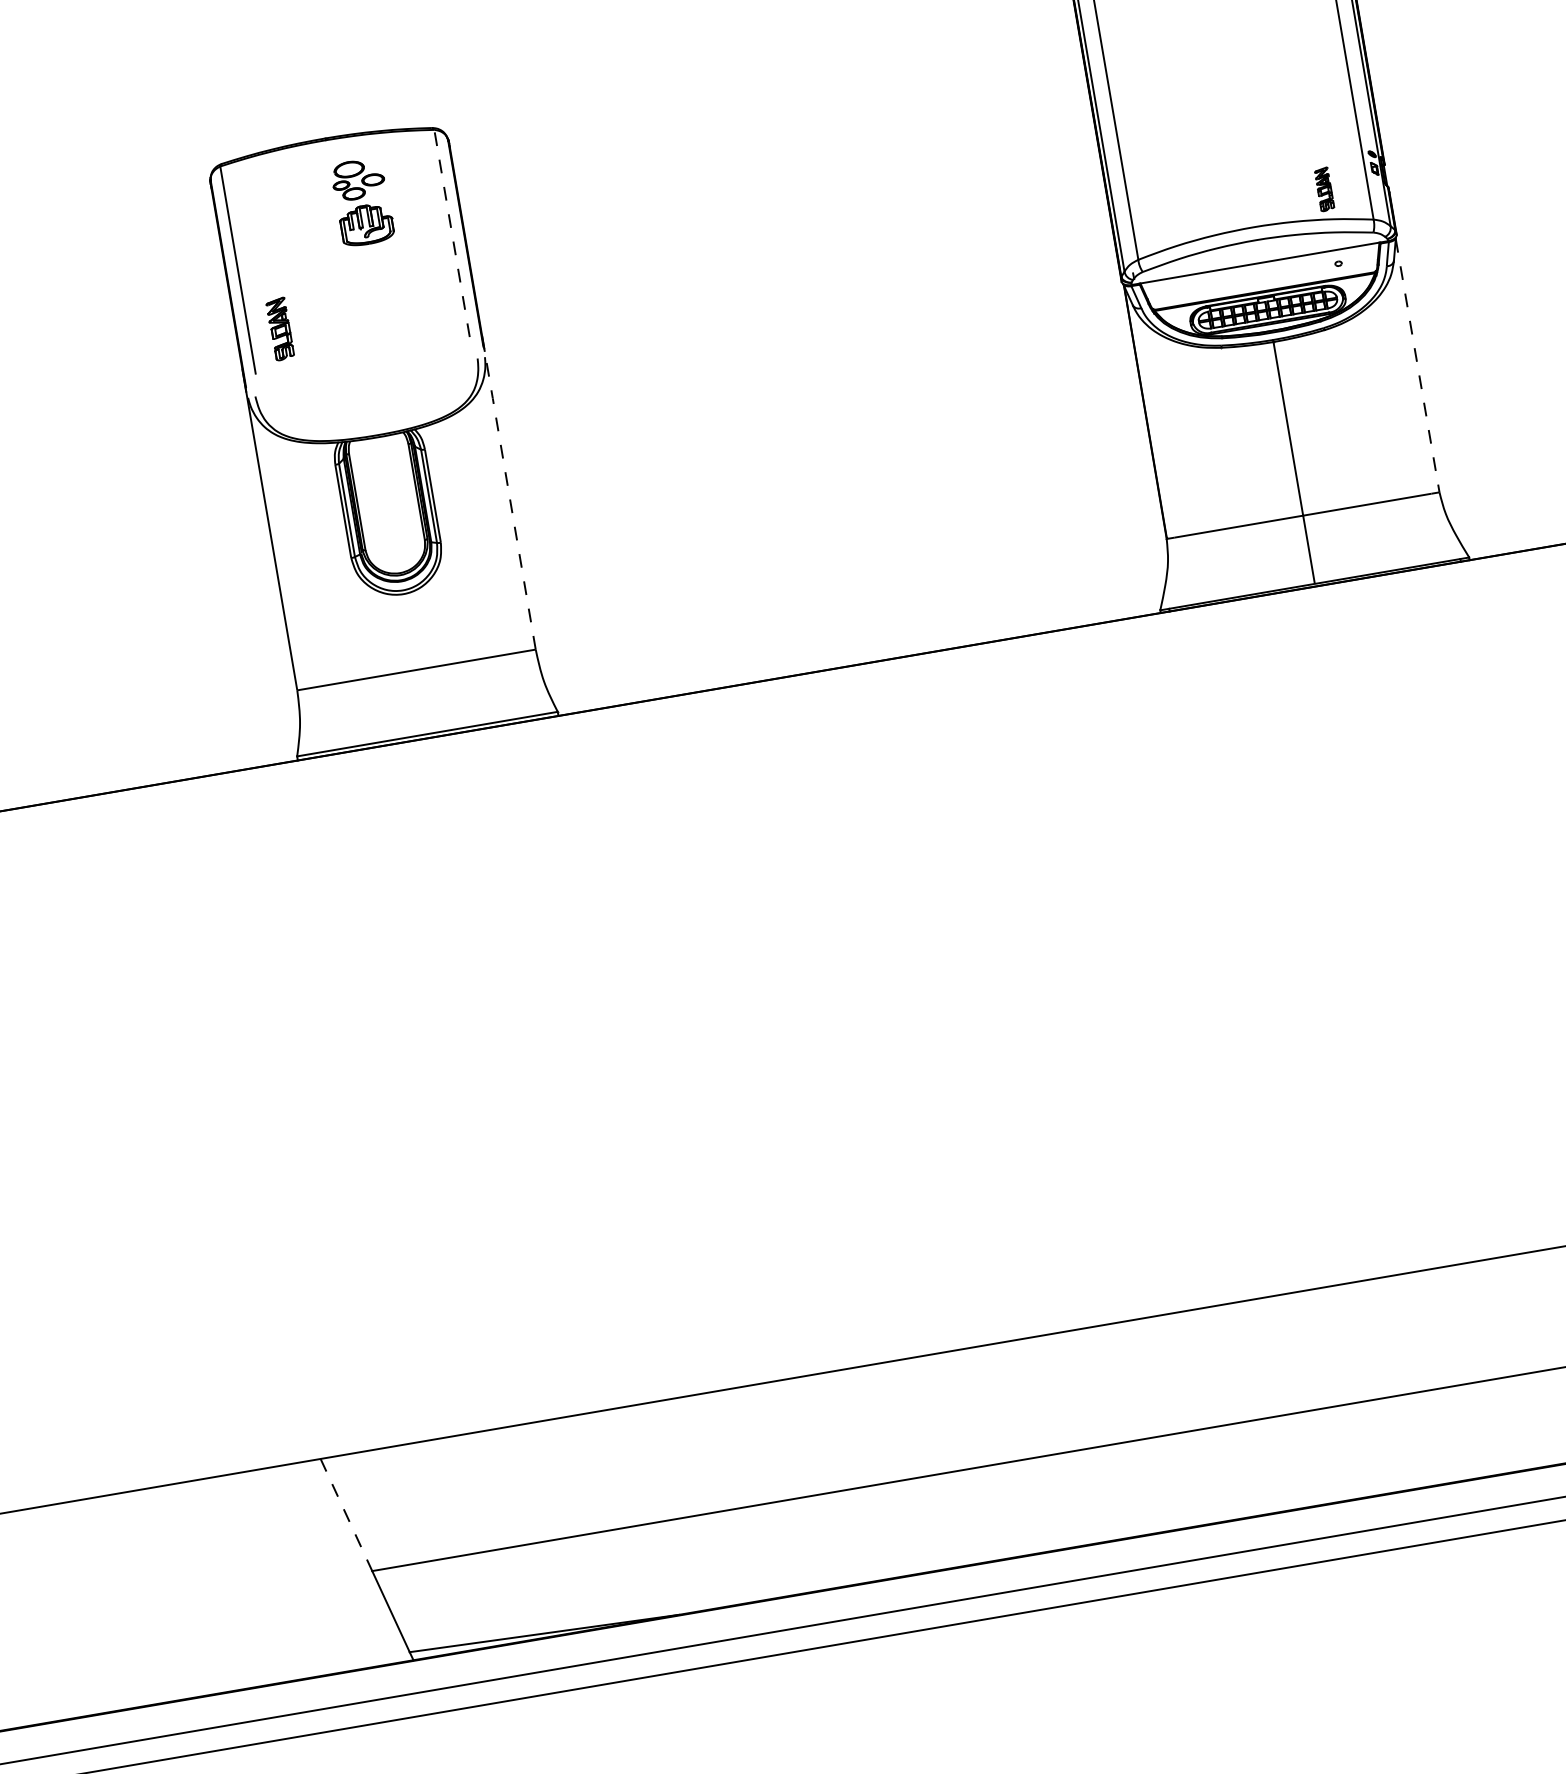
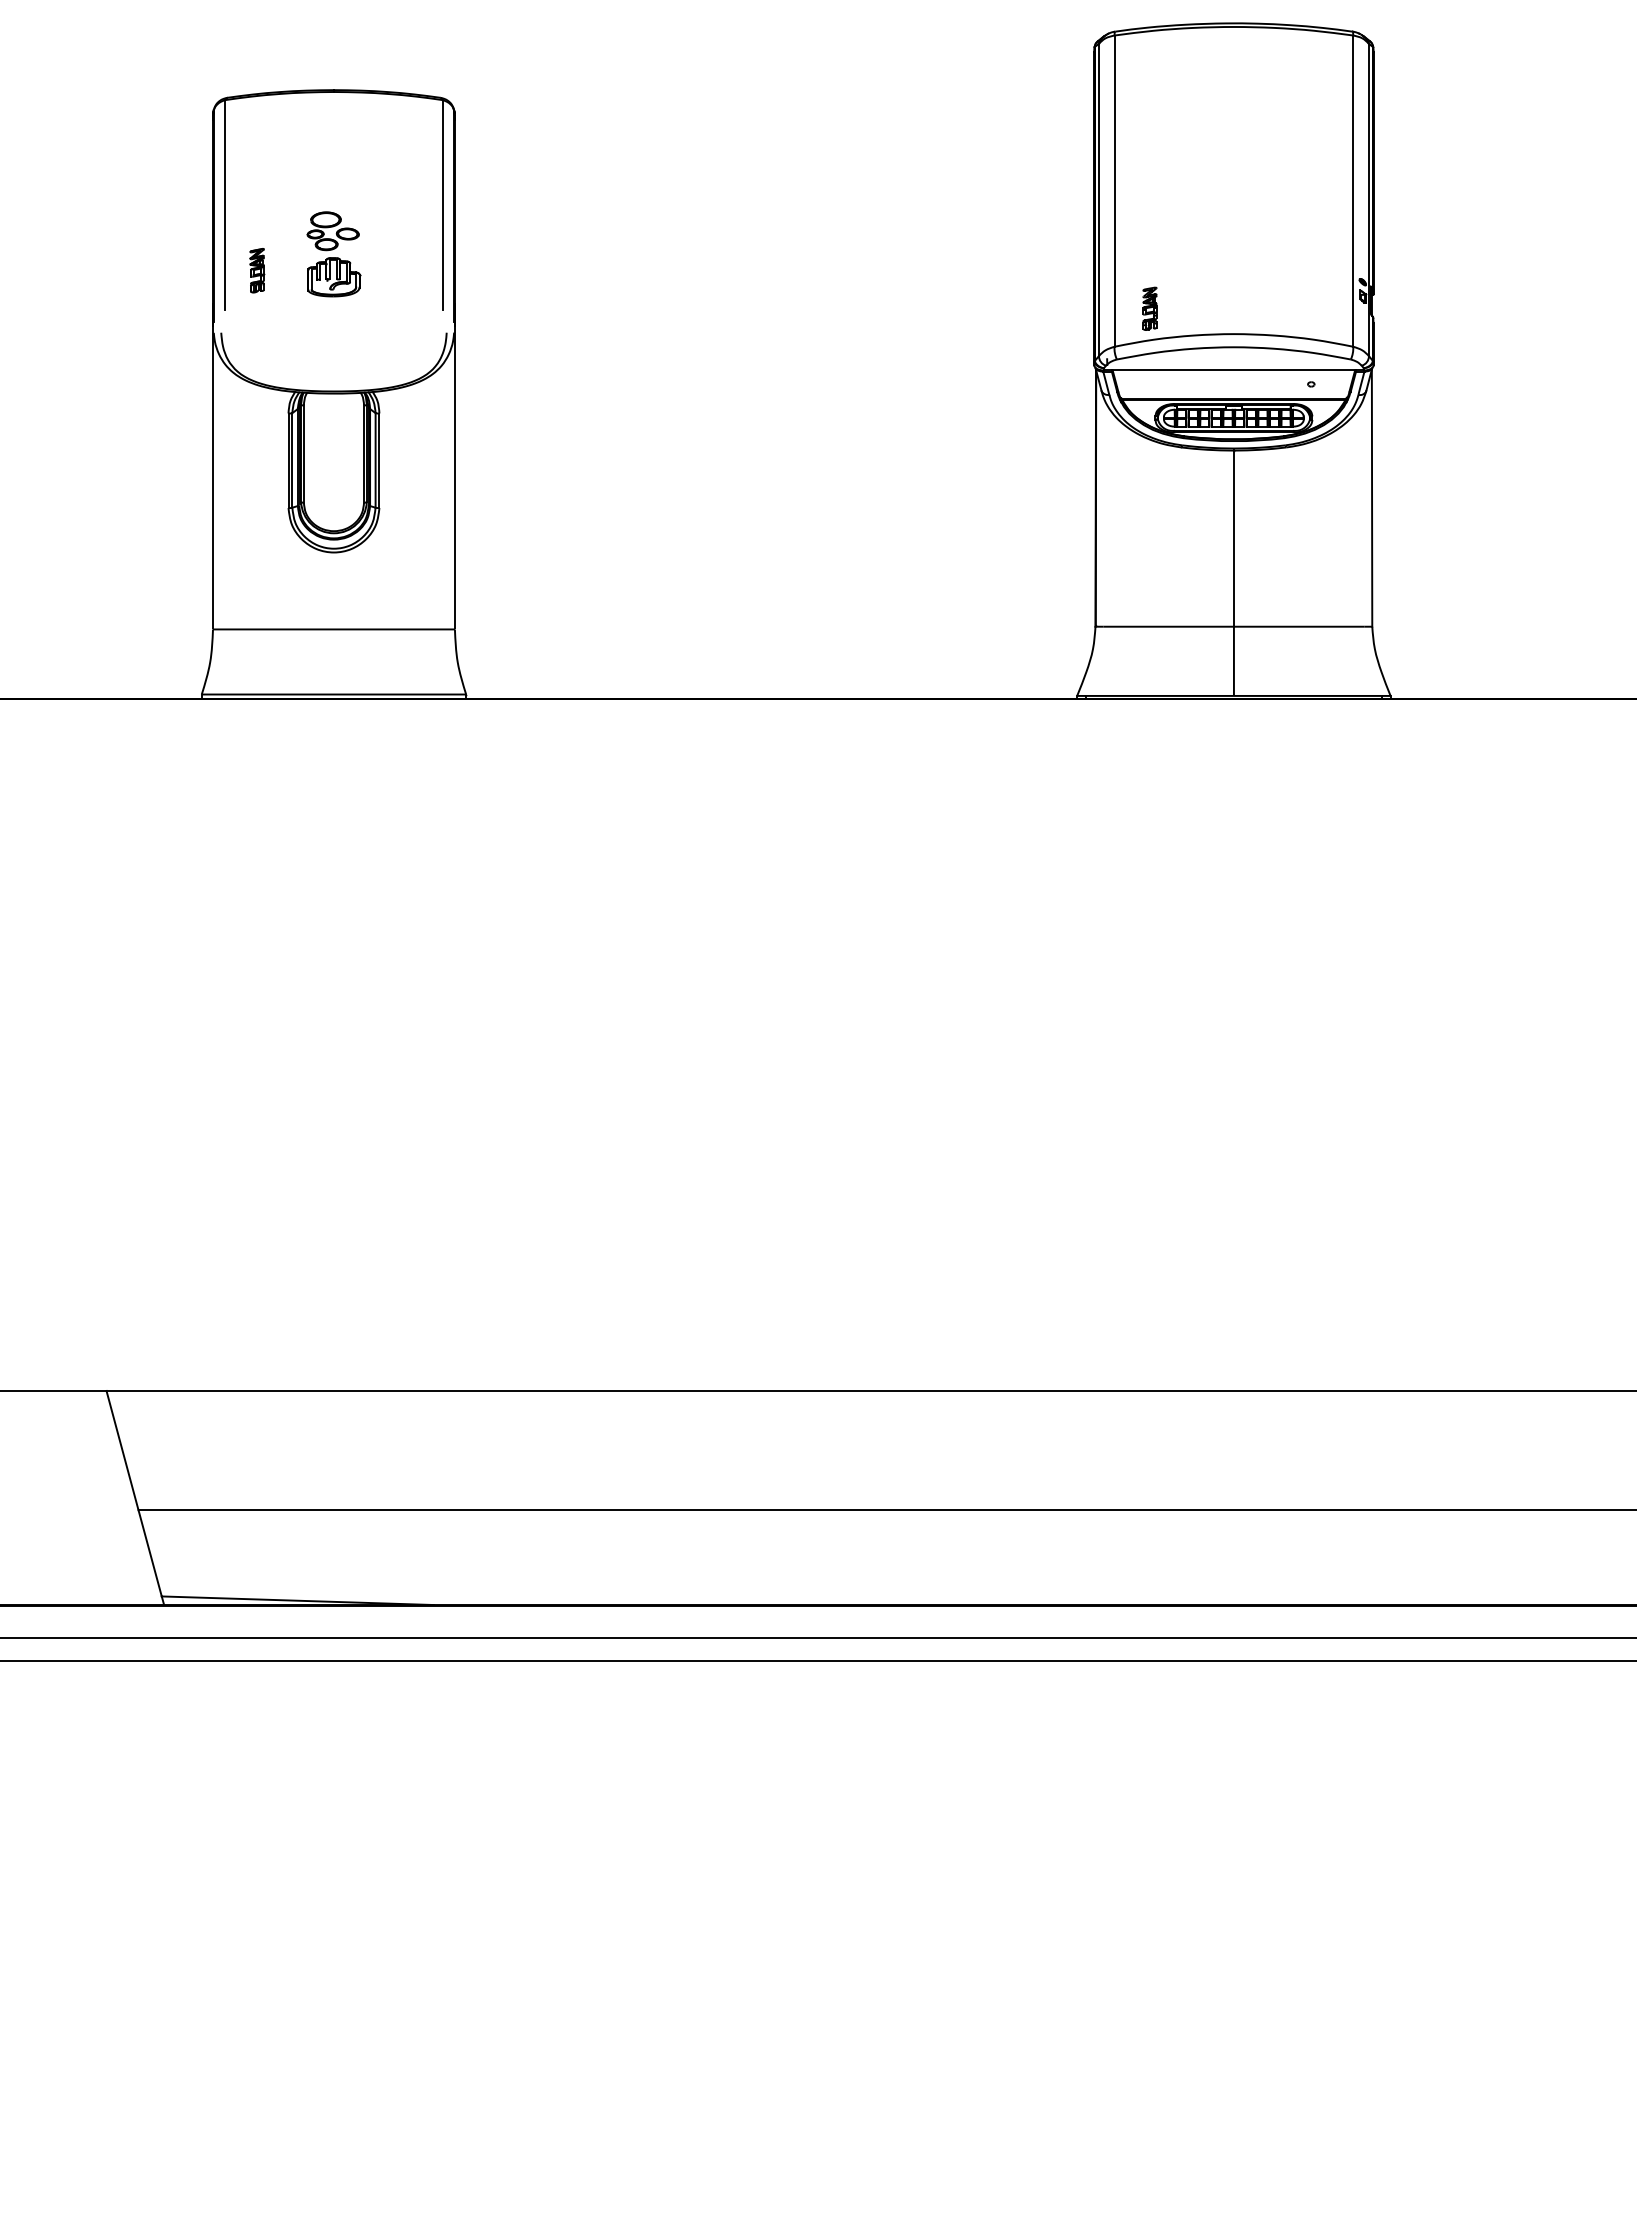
part: (1324, 189) -> (1149, 308), moved
part: (362, 202) -> (333, 254), moved
line: (451, 232) -> (442, 204), dashed -> solid
part: (280, 329) -> (257, 270), size x0.71
line: (1418, 365) -> (1372, 498), dashed -> solid
line: (507, 488) -> (454, 465), dashed -> solid
line: (346, 1514) -> (122, 1450), dashed -> solid

